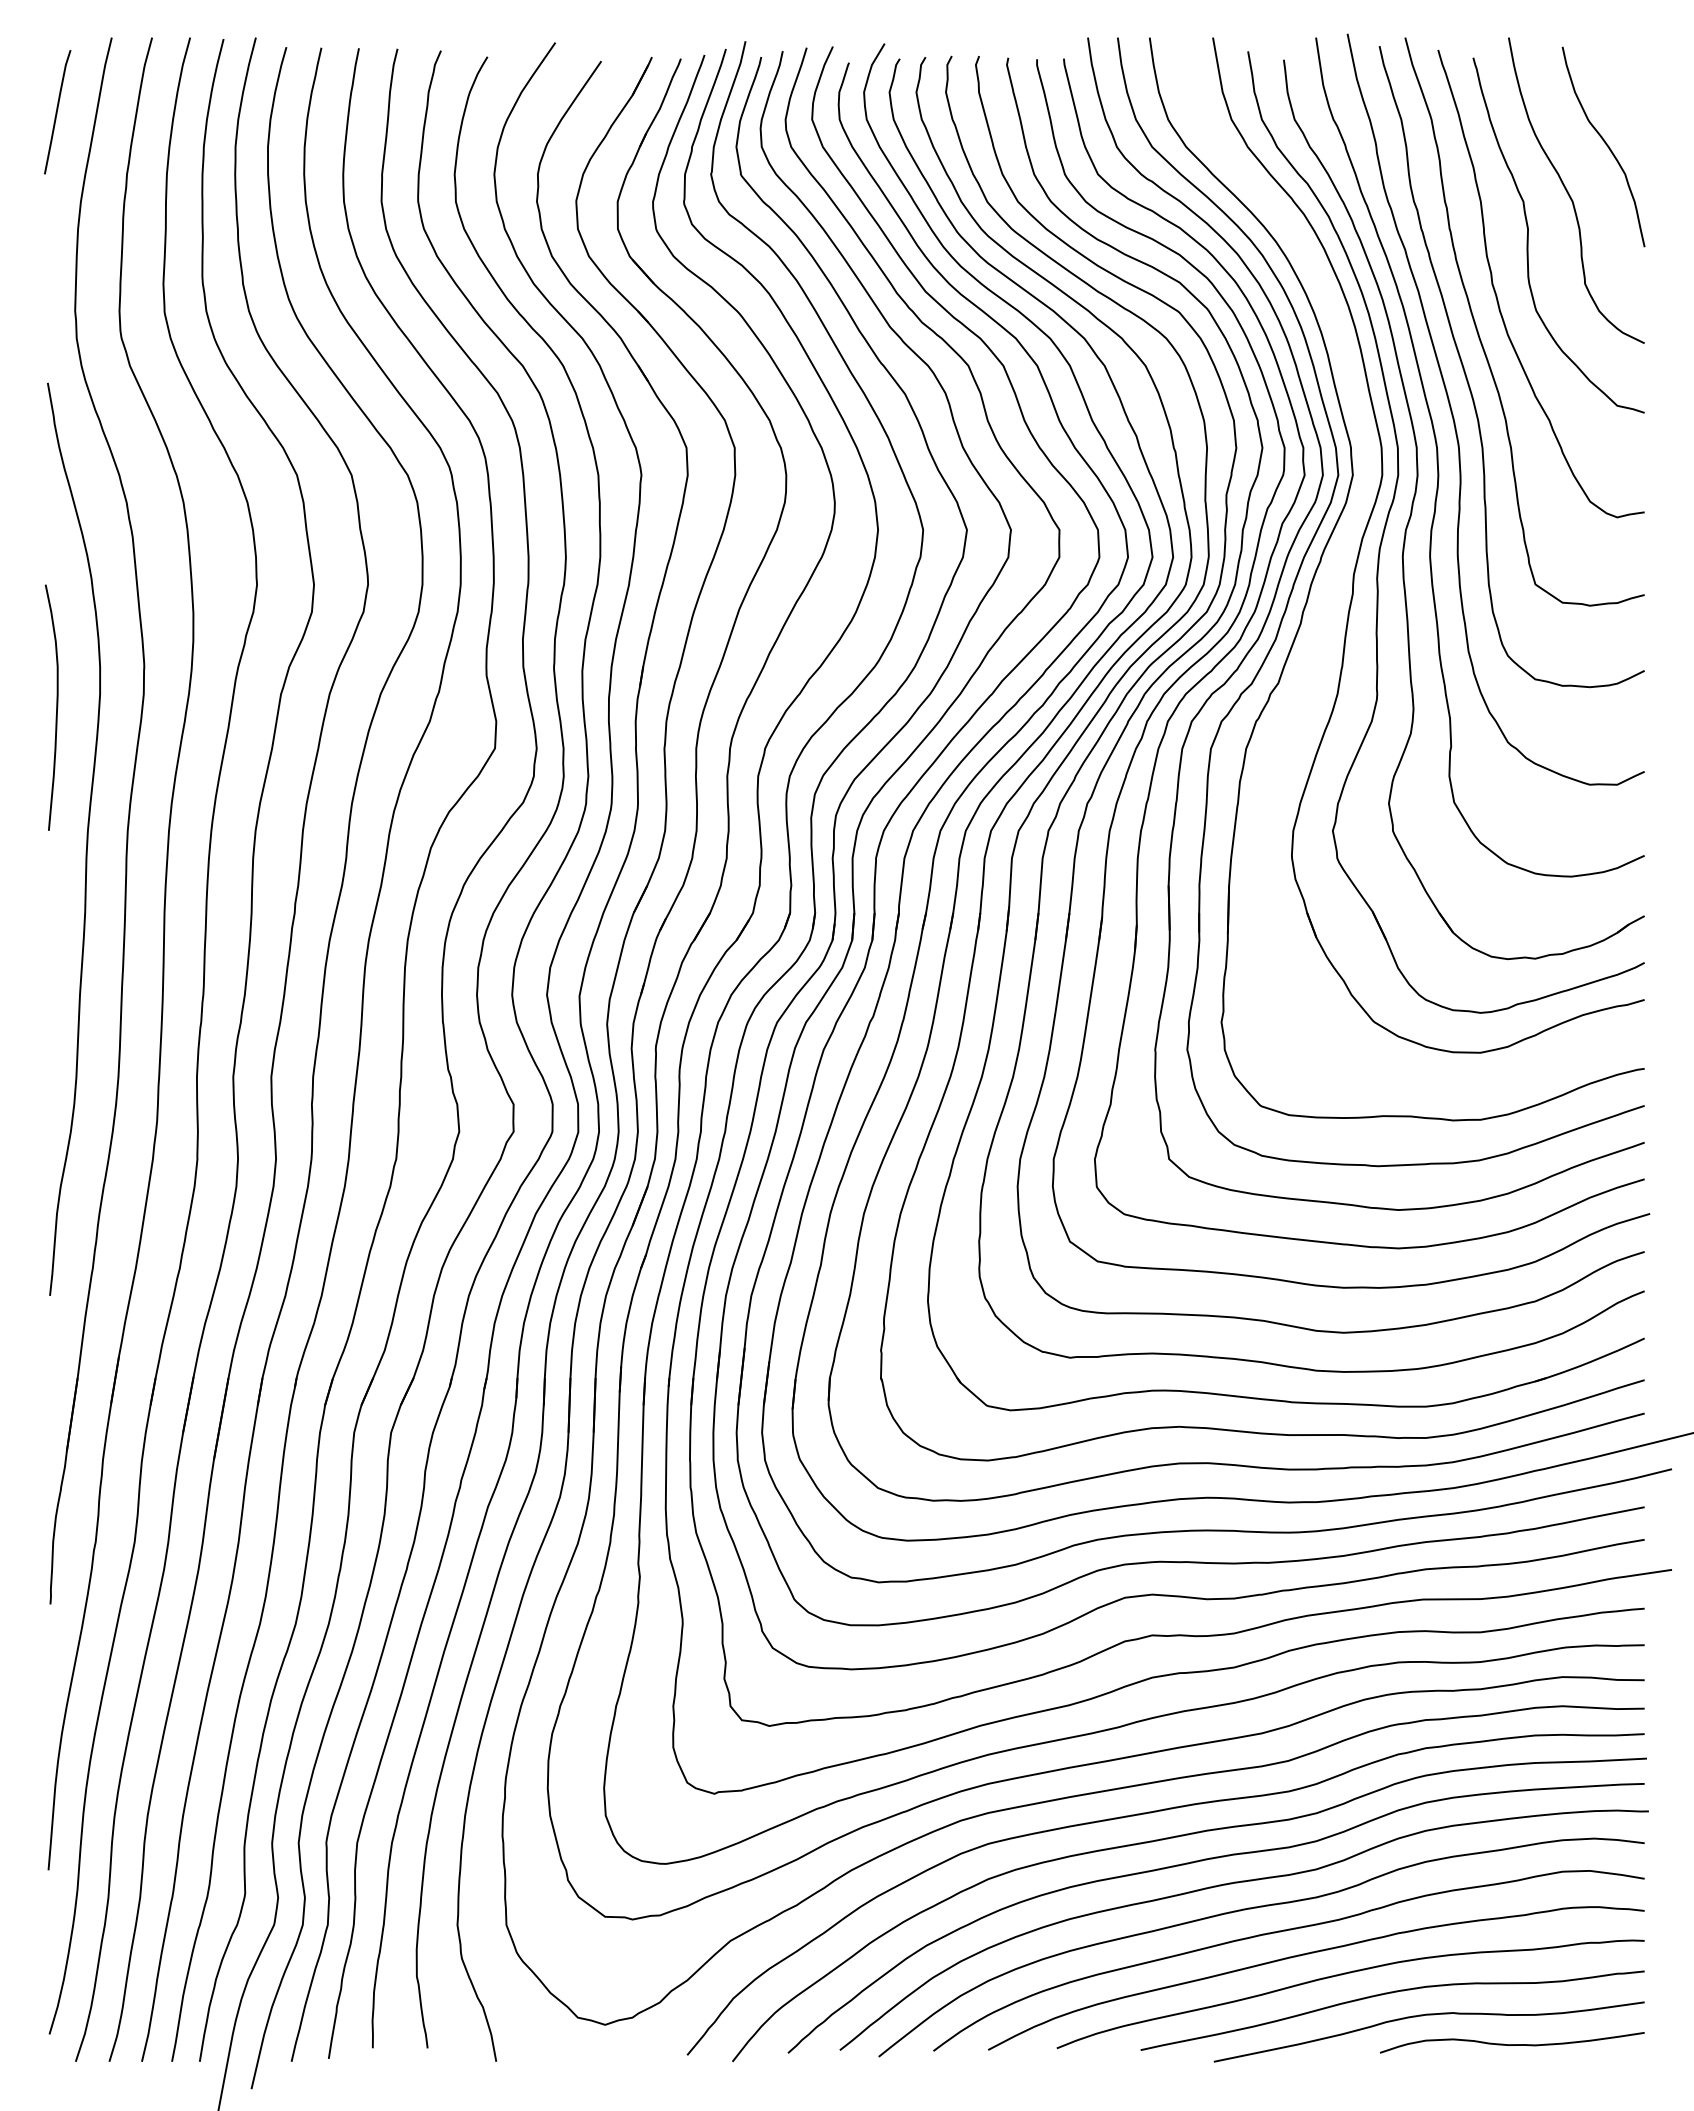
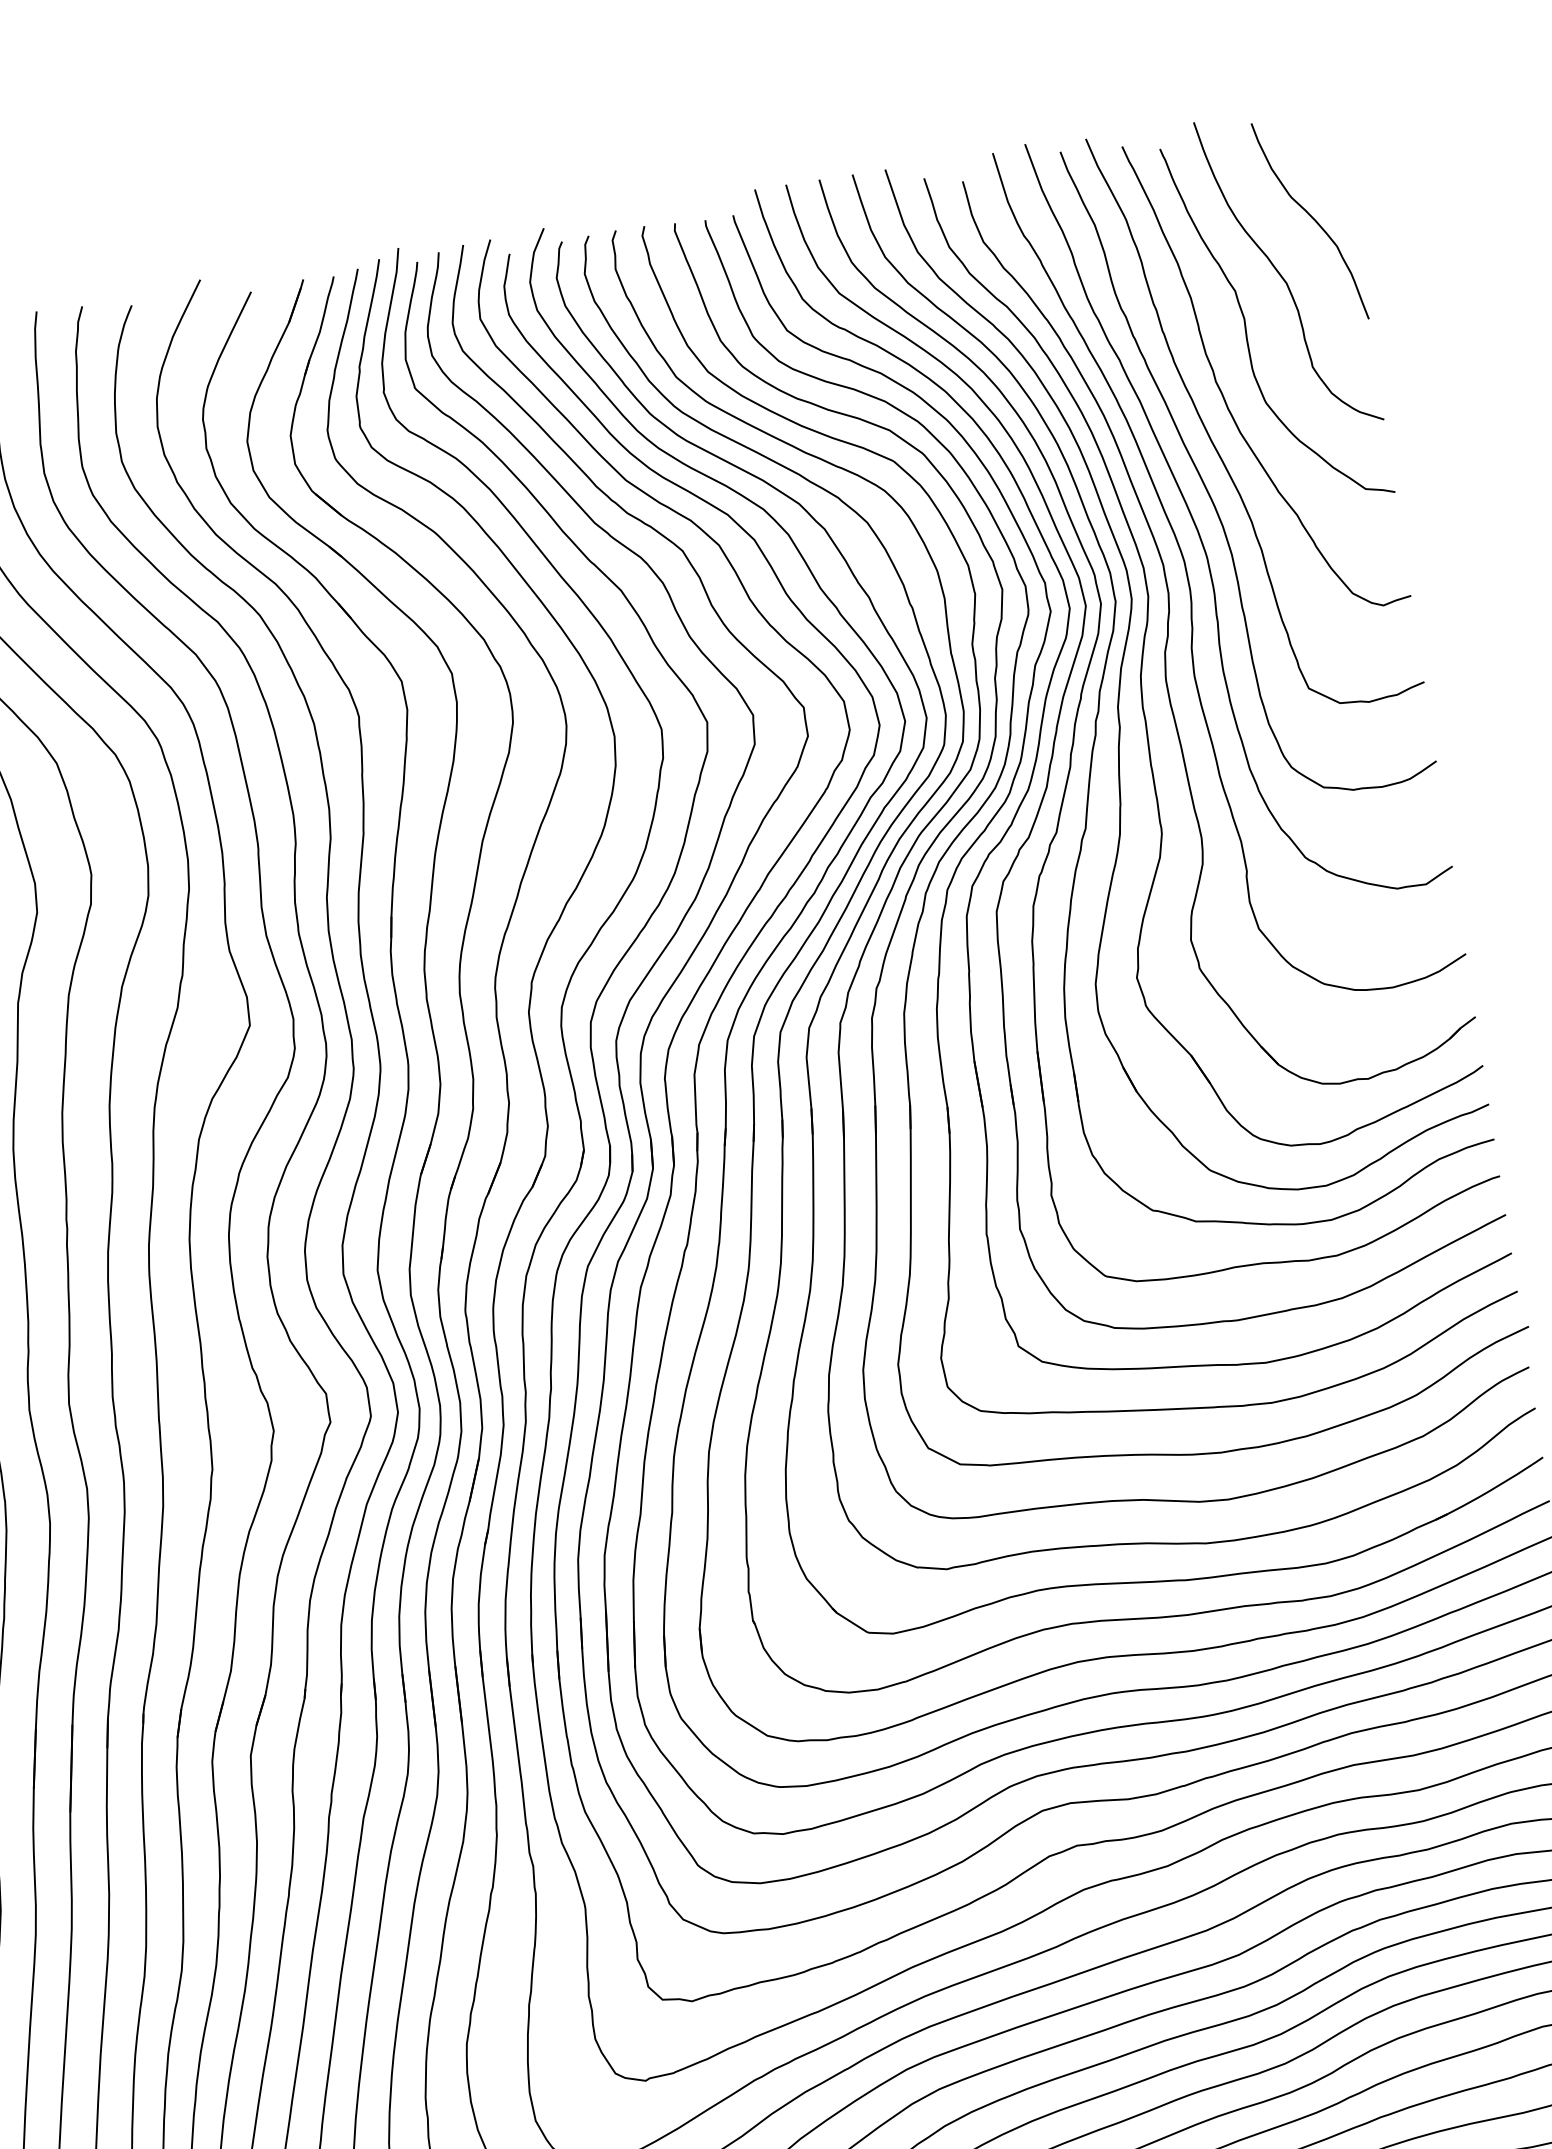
part: (1349, 533) -> (1106, 664), added

